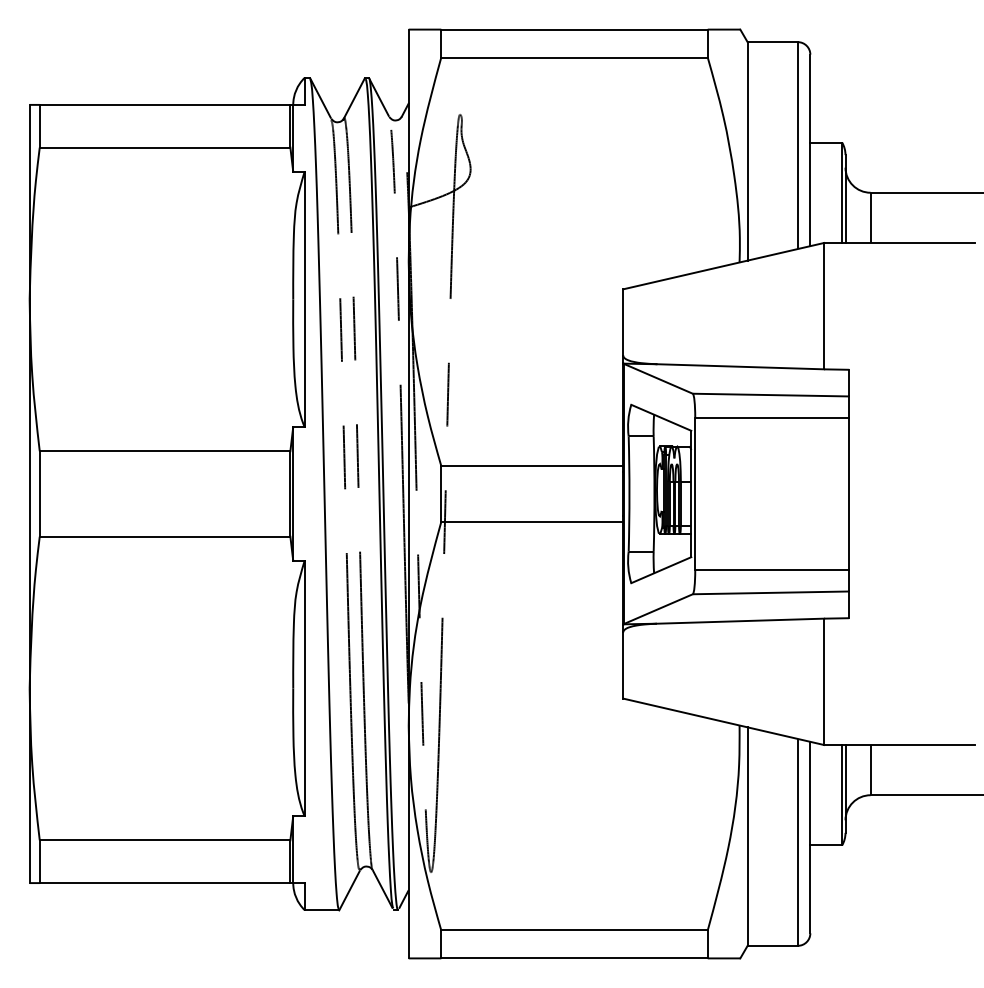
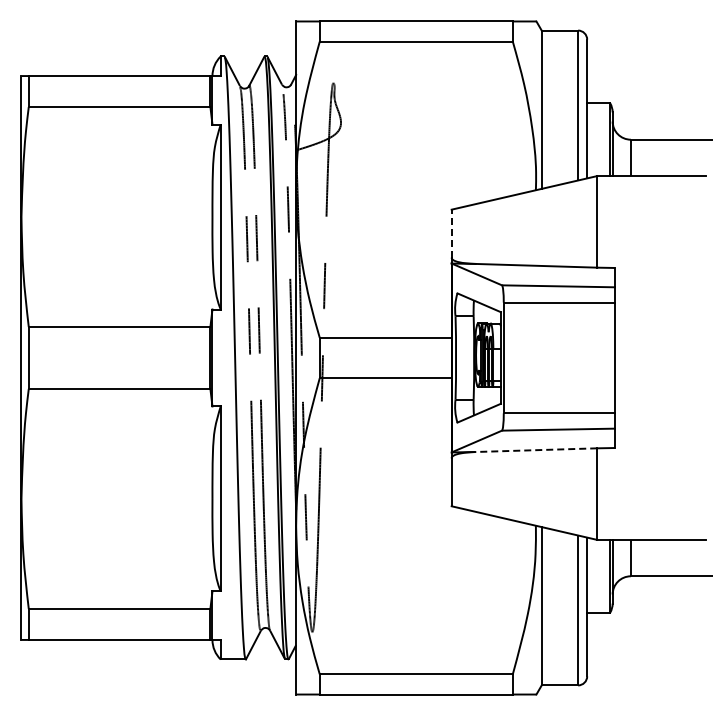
line: (623, 322) -> (451, 233), solid -> dashed
line: (740, 621) -> (536, 450), solid -> dashed

